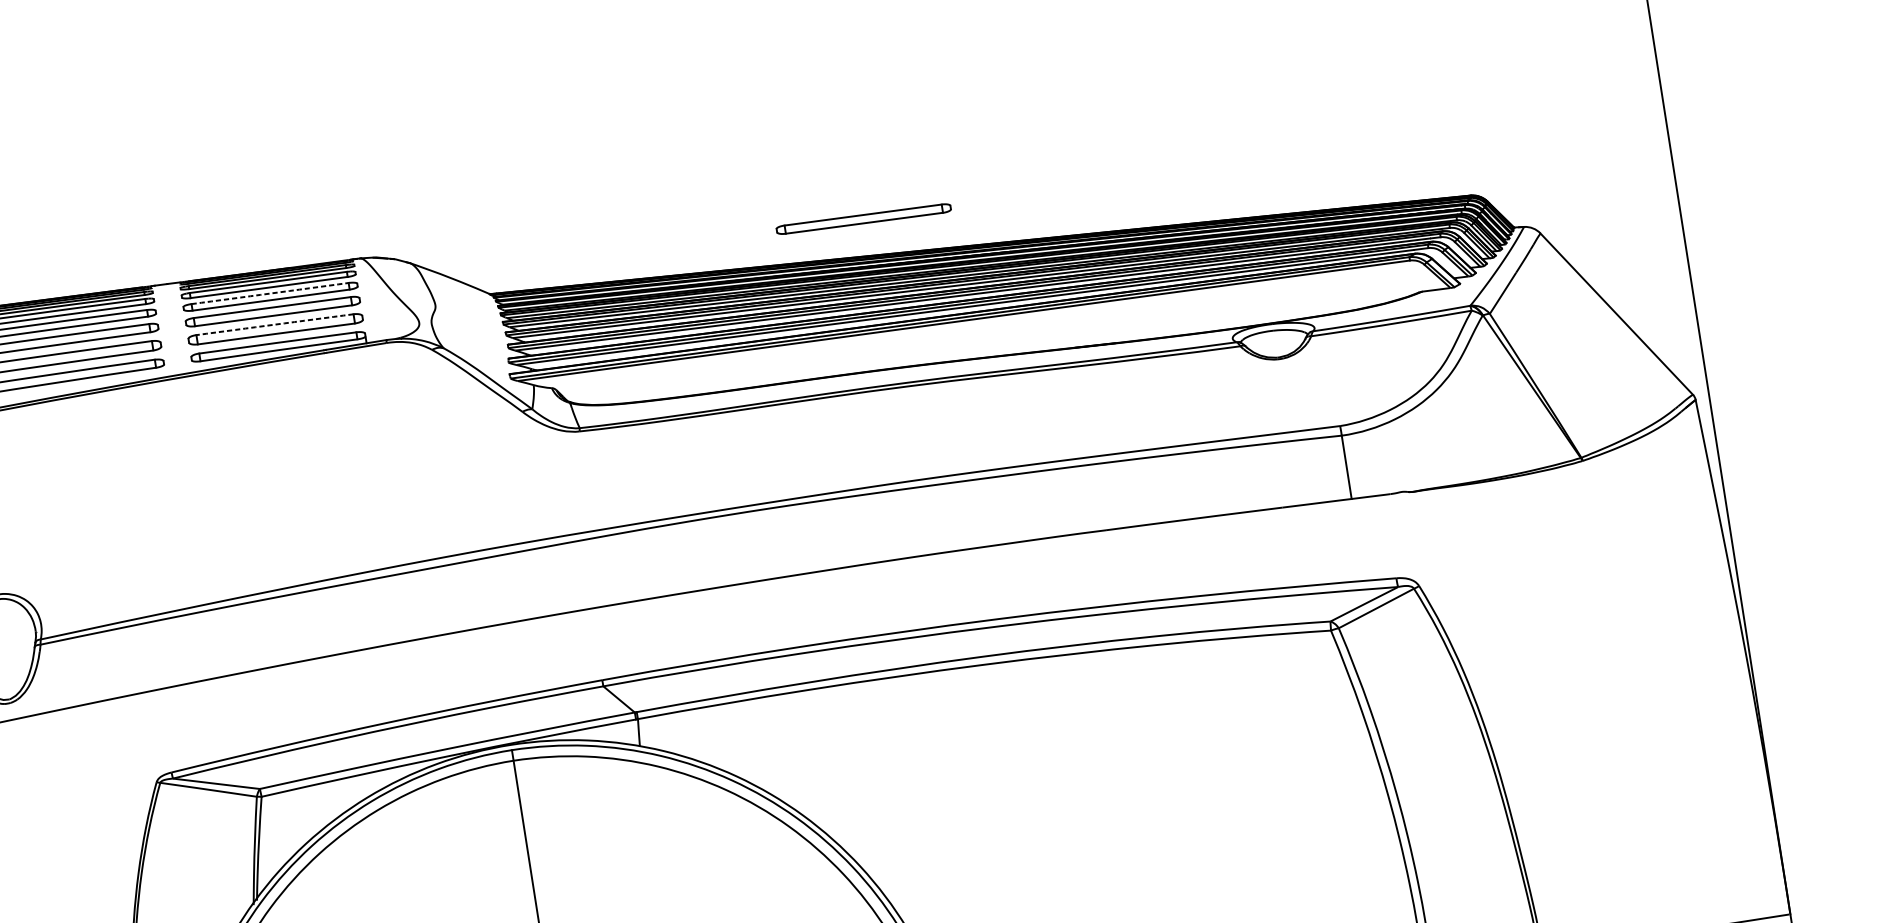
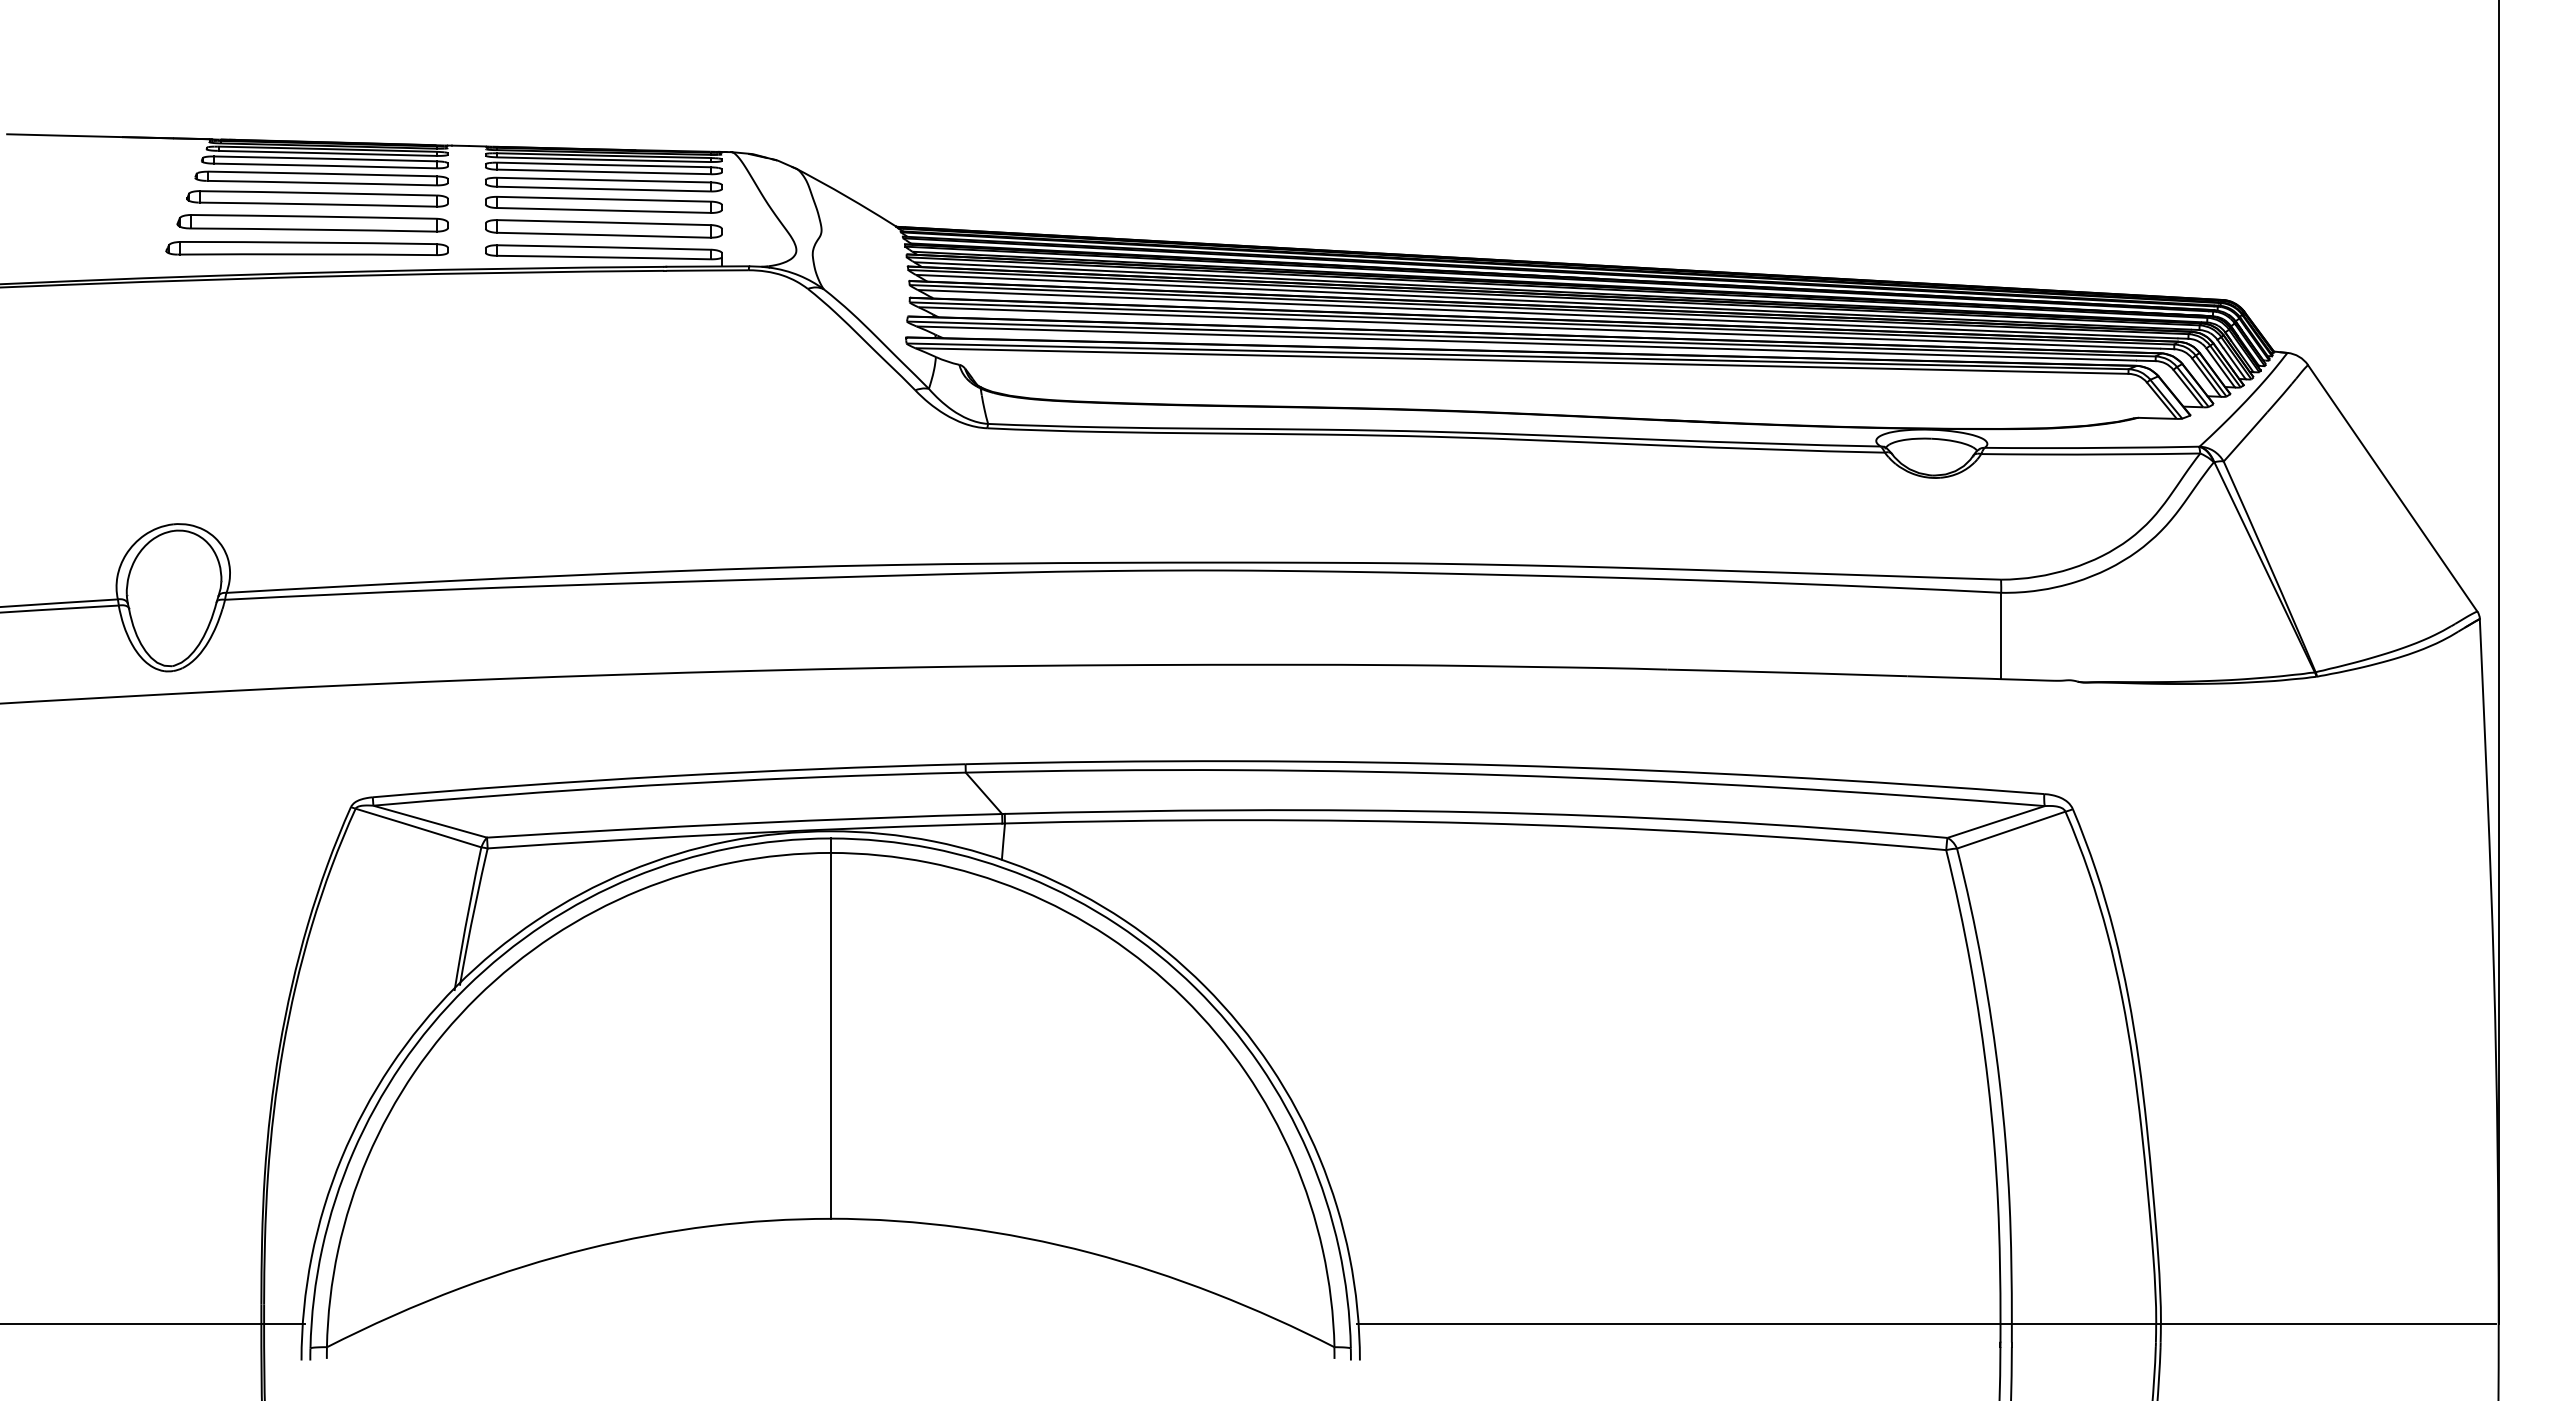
part: (863, 218) -> (1409, 204), removed
arc: (269, 293) -> (603, 180), dashed -> solid
arc: (274, 324) -> (603, 222), dashed -> solid

